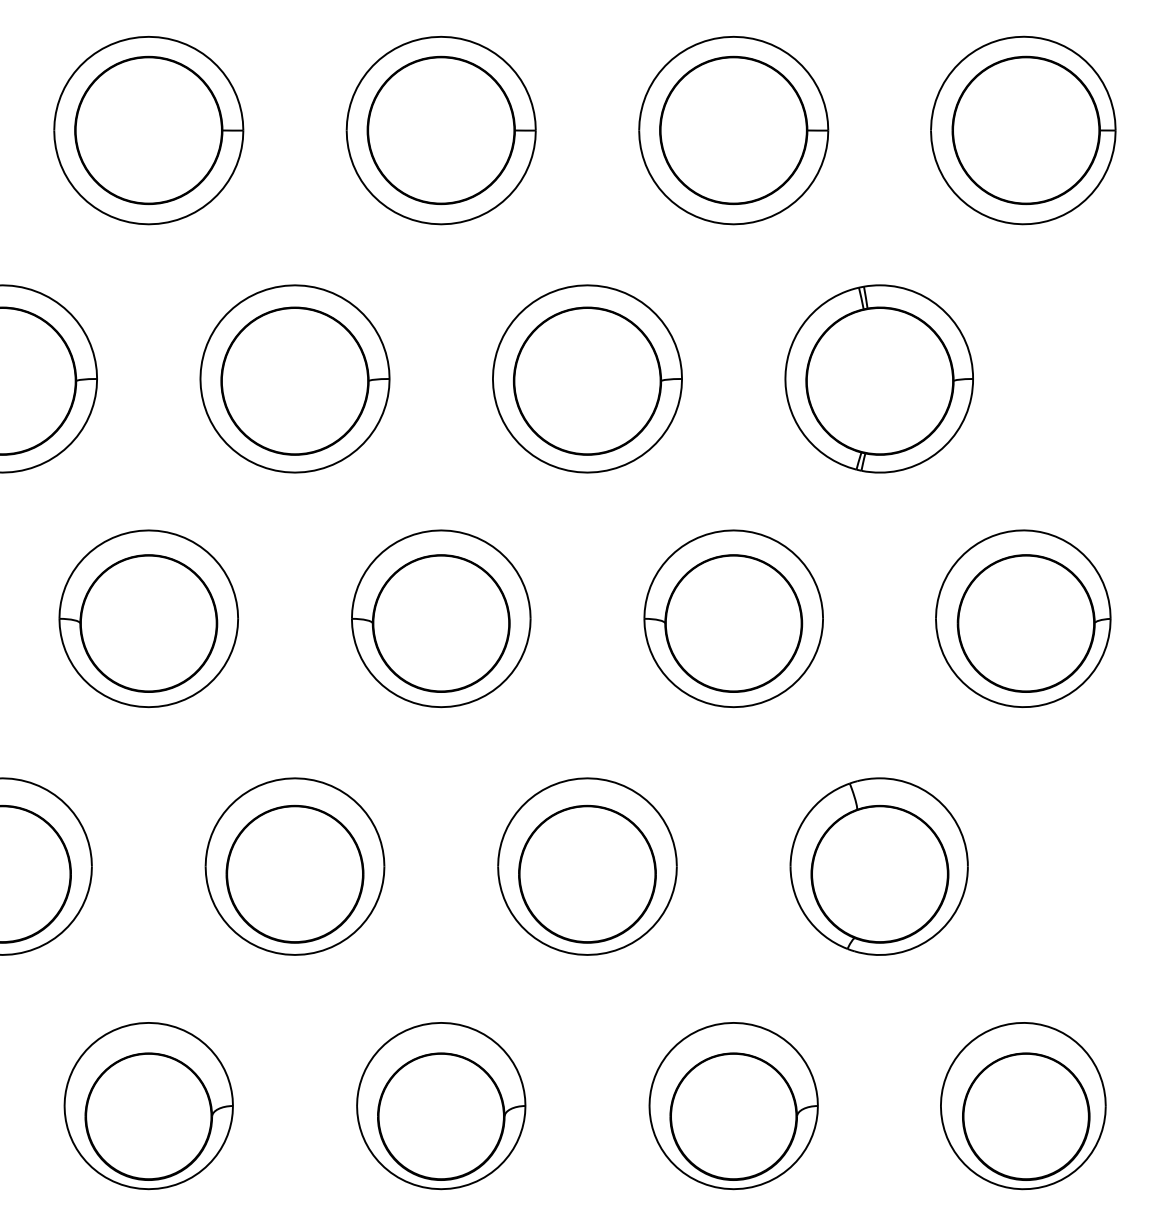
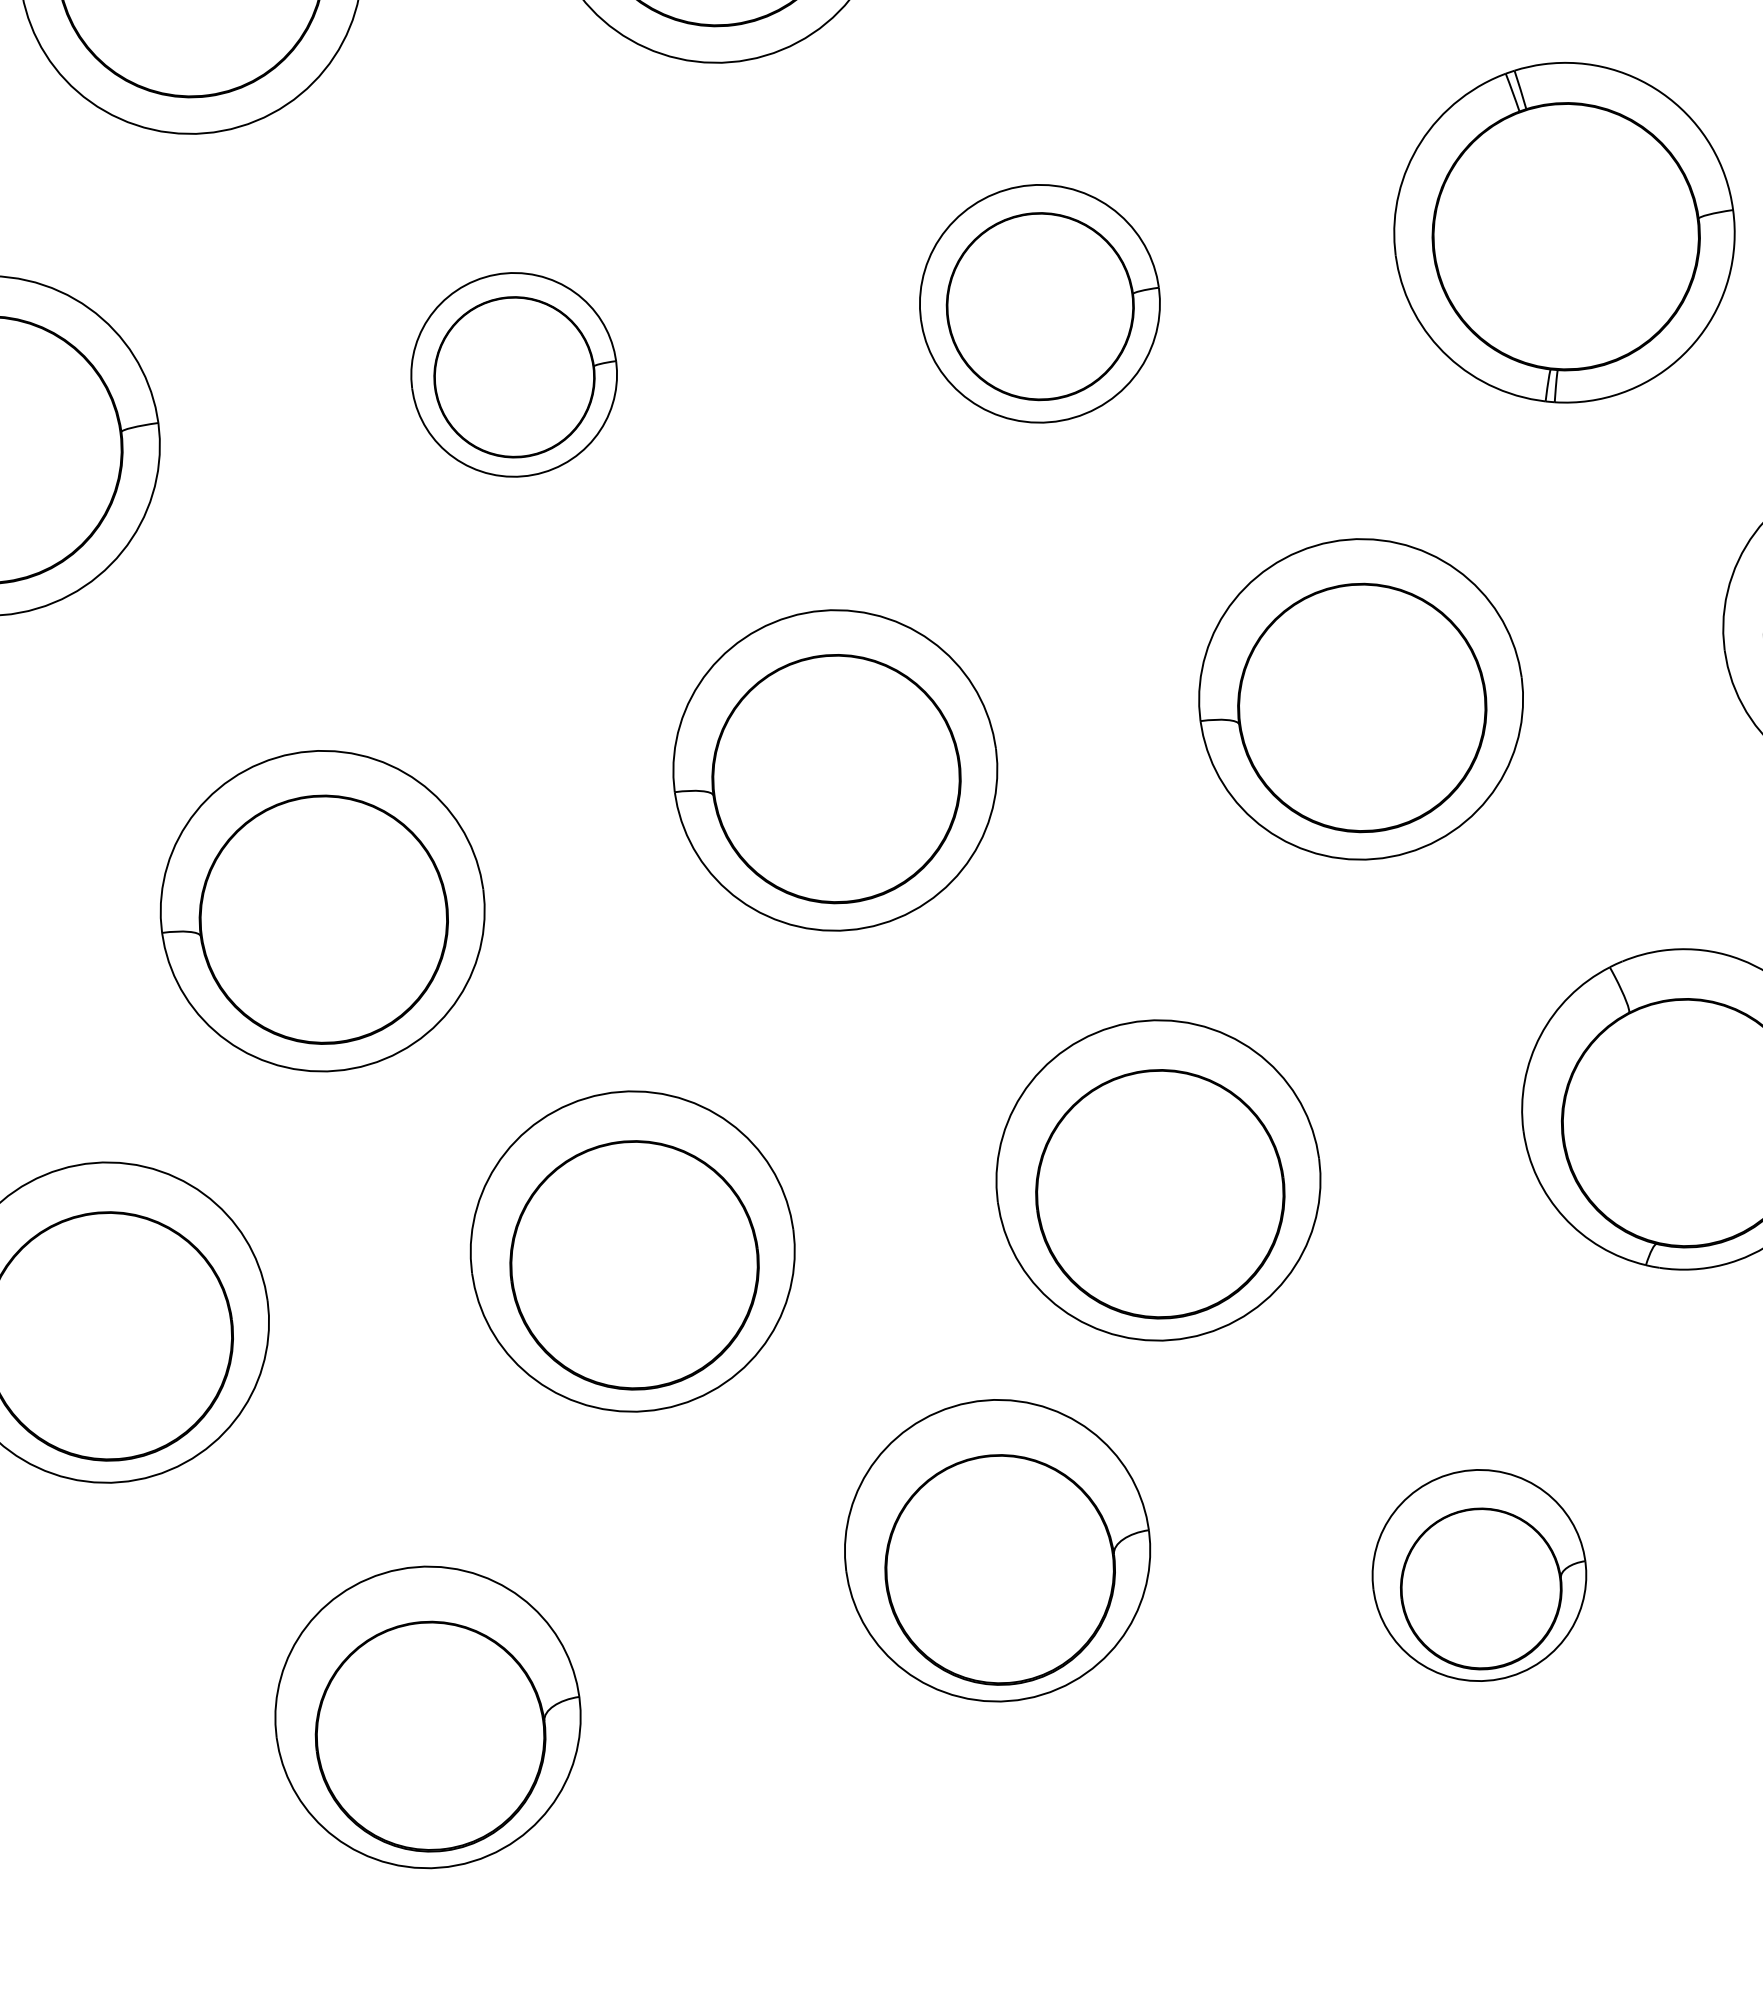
part: (294, 378) -> (513, 374), size x0.6
part: (587, 378) -> (1039, 302), size x0.7
part: (148, 618) -> (322, 910), moved
part: (441, 1106) -> (998, 1551), moved
part: (733, 1106) -> (1479, 1576), size x0.7

